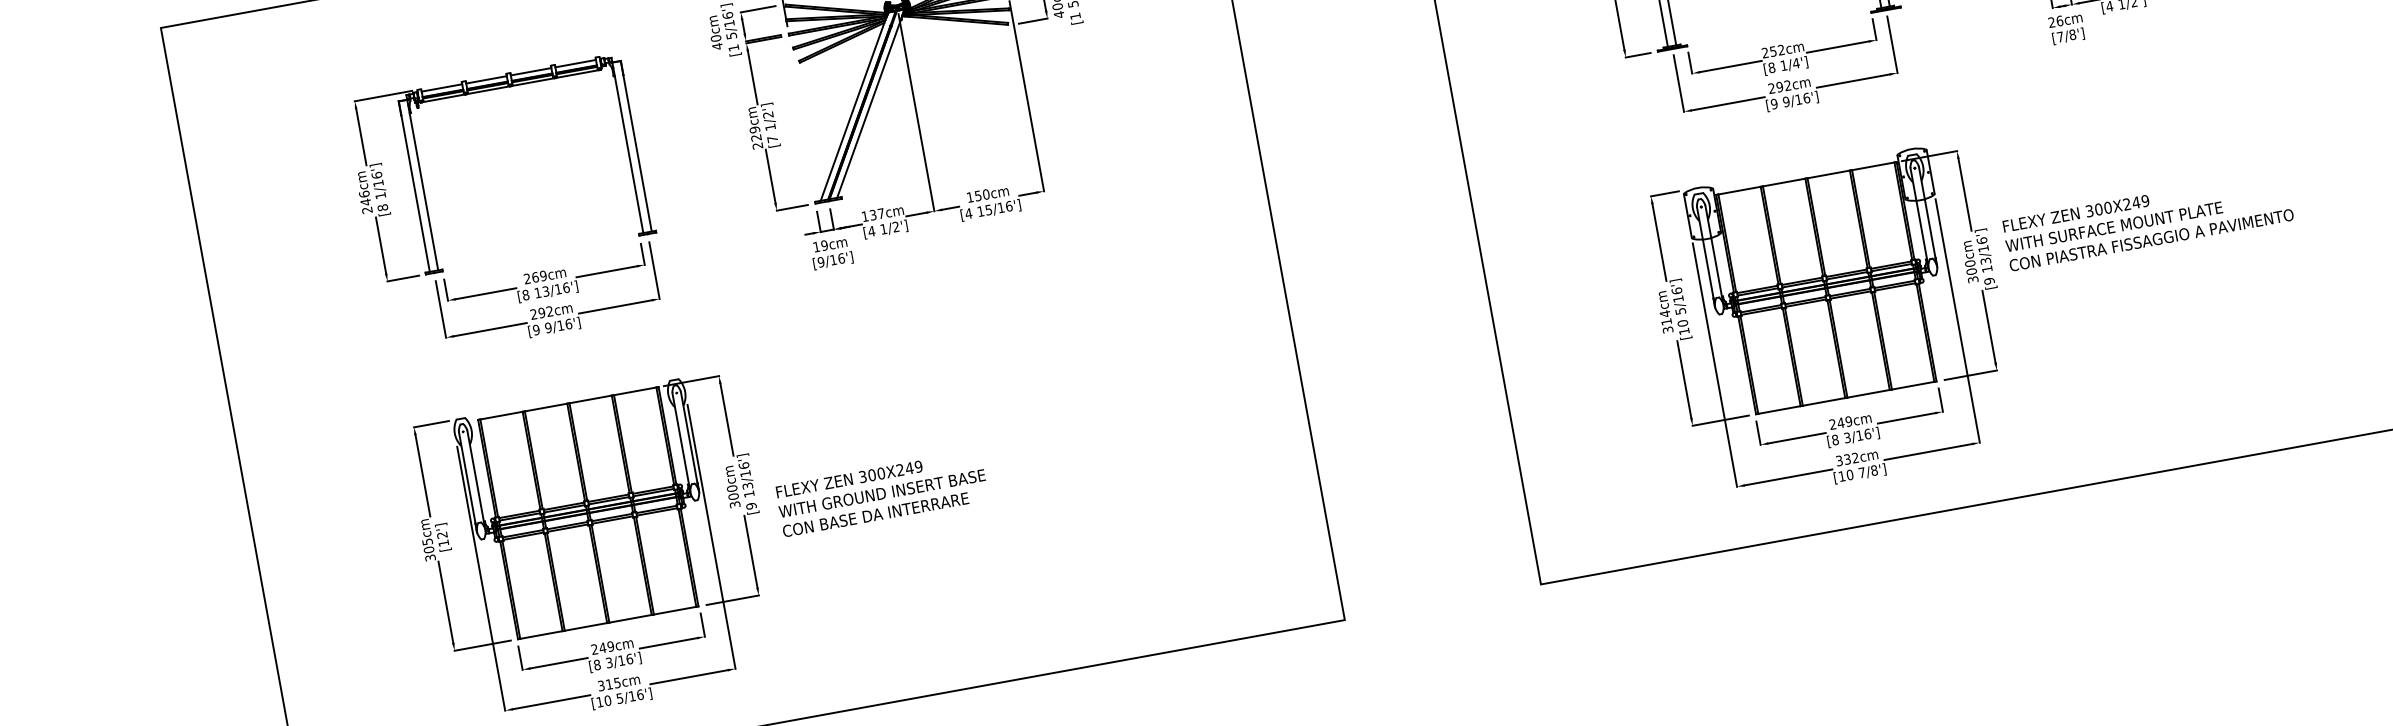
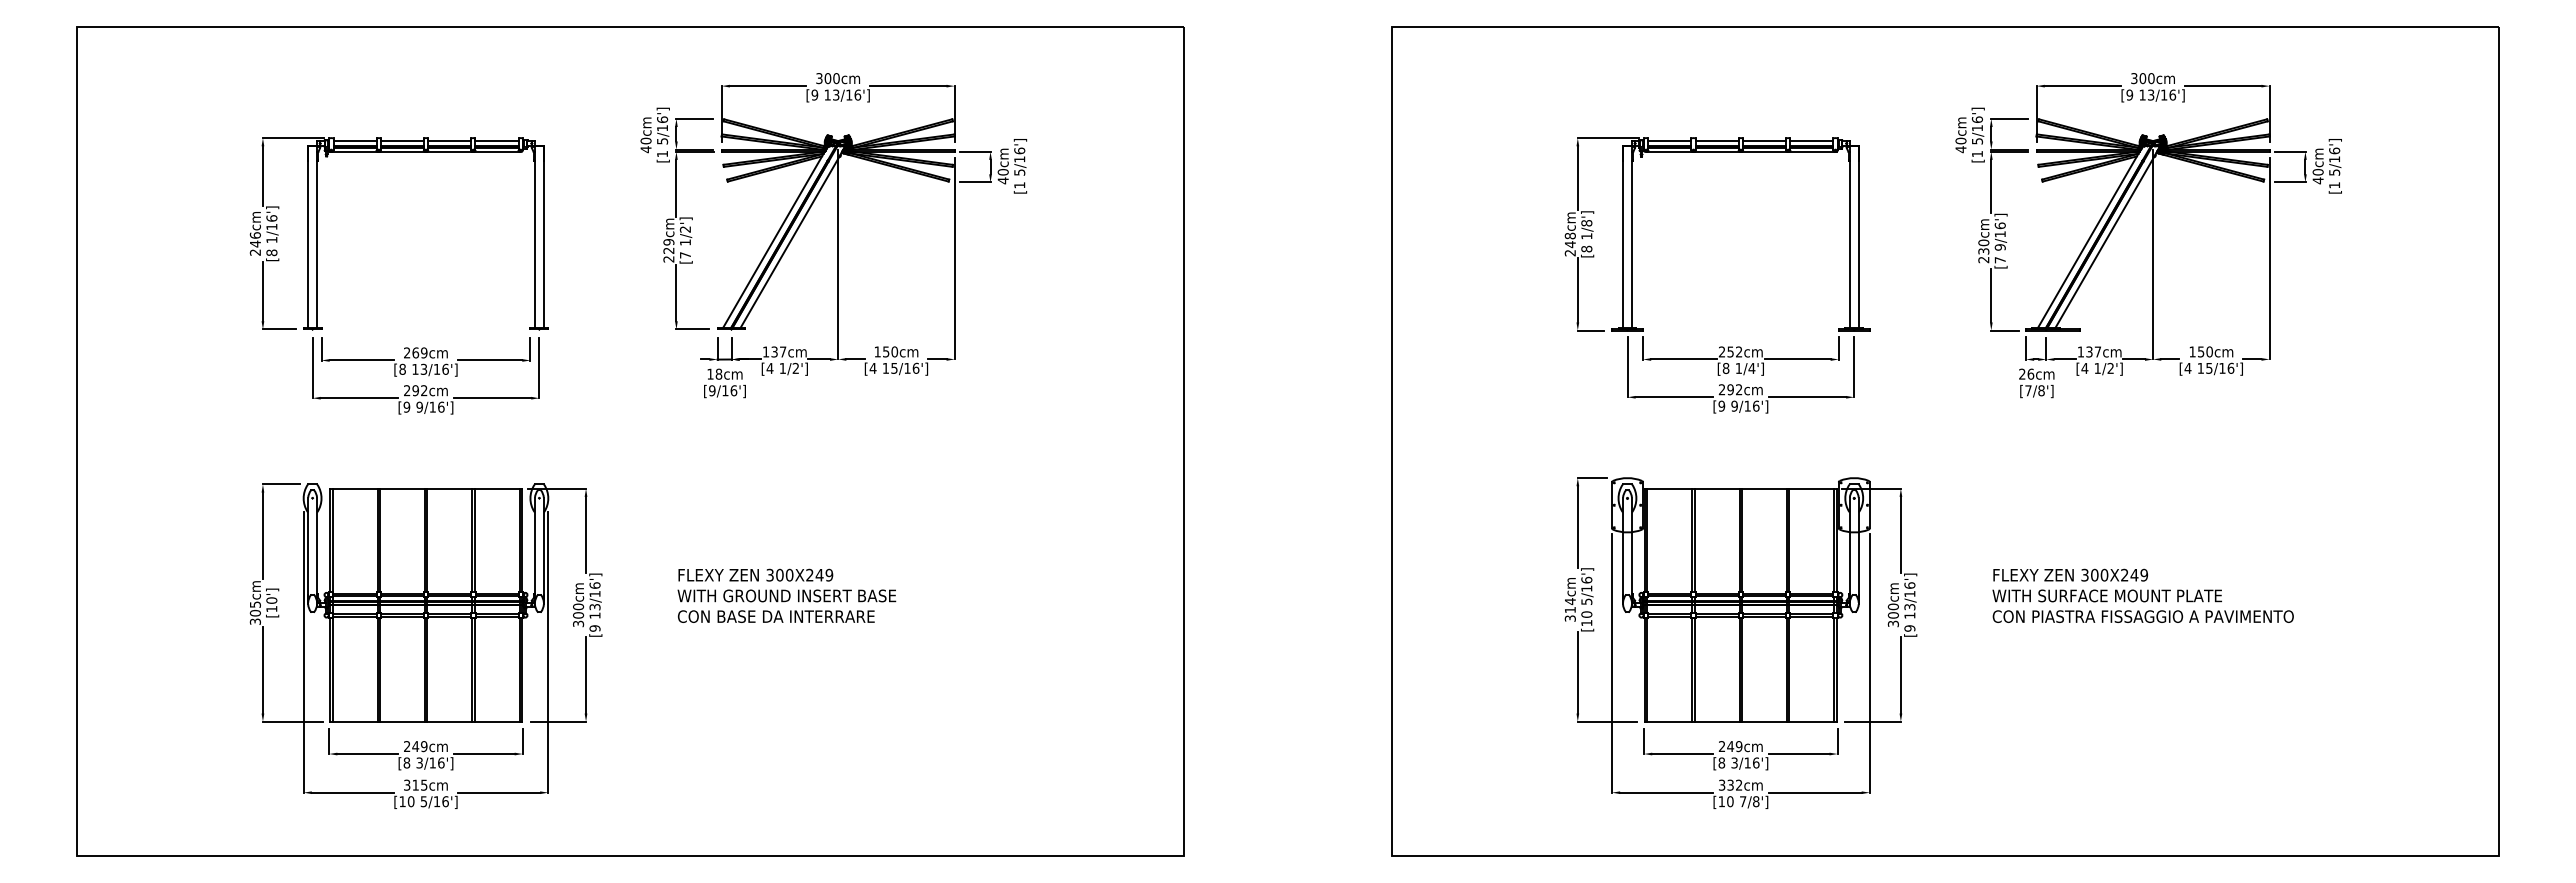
text: (2147, 220) -> (2142, 595), moved
text: (824, 244) -> (718, 373), 19cm -> 18cm
text: (881, 493) -> (786, 595), moved
text: (441, 535) -> (271, 600), [12'] -> [10']

